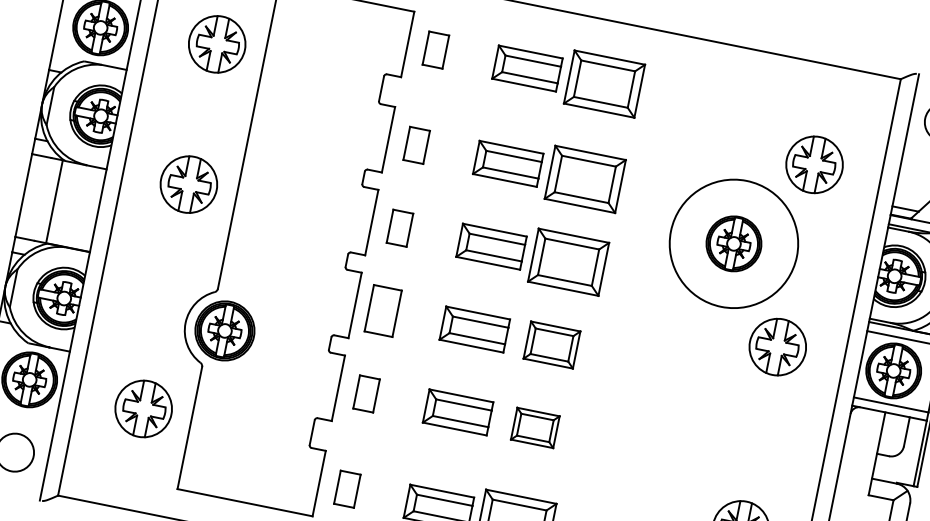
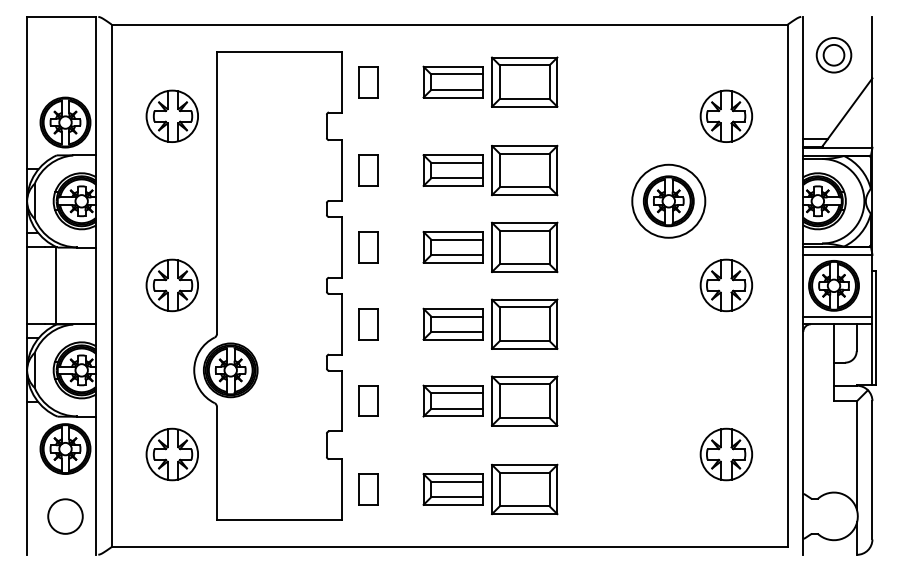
part: (188, 184) -> (171, 285), moved
circle: (733, 242) -> (668, 200), size x0.62
part: (383, 311) -> (368, 324), size x0.71
part: (551, 344) -> (524, 323), size x1.43
part: (535, 427) -> (524, 400), size x1.67

